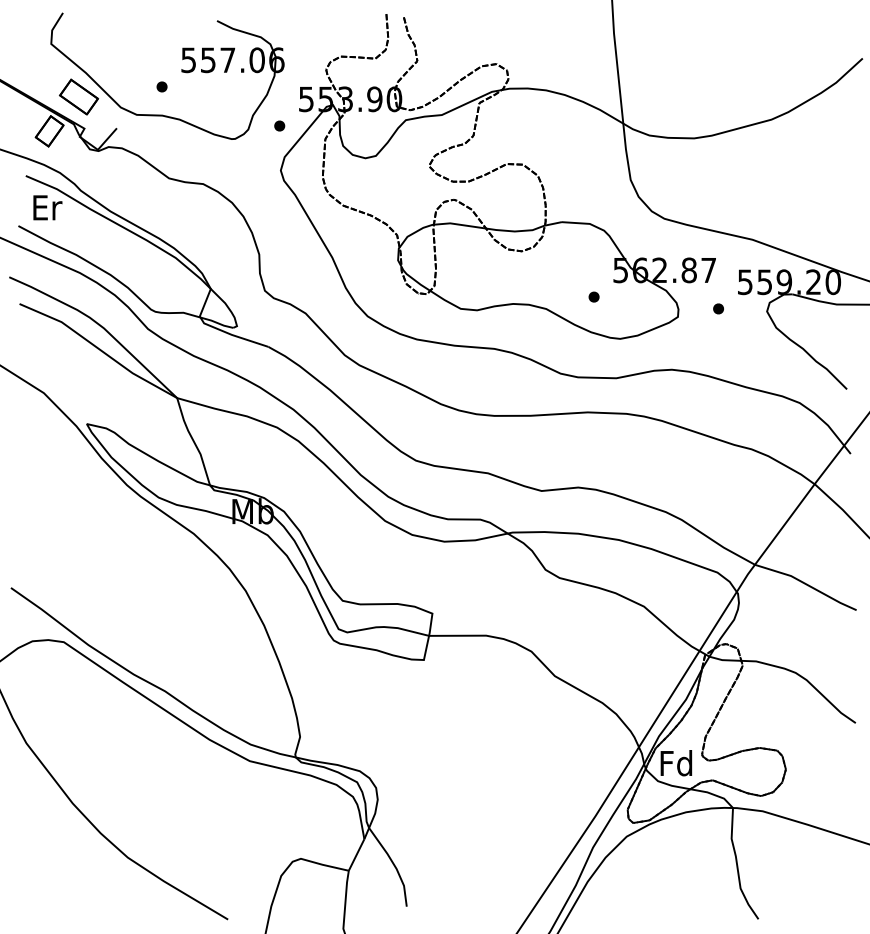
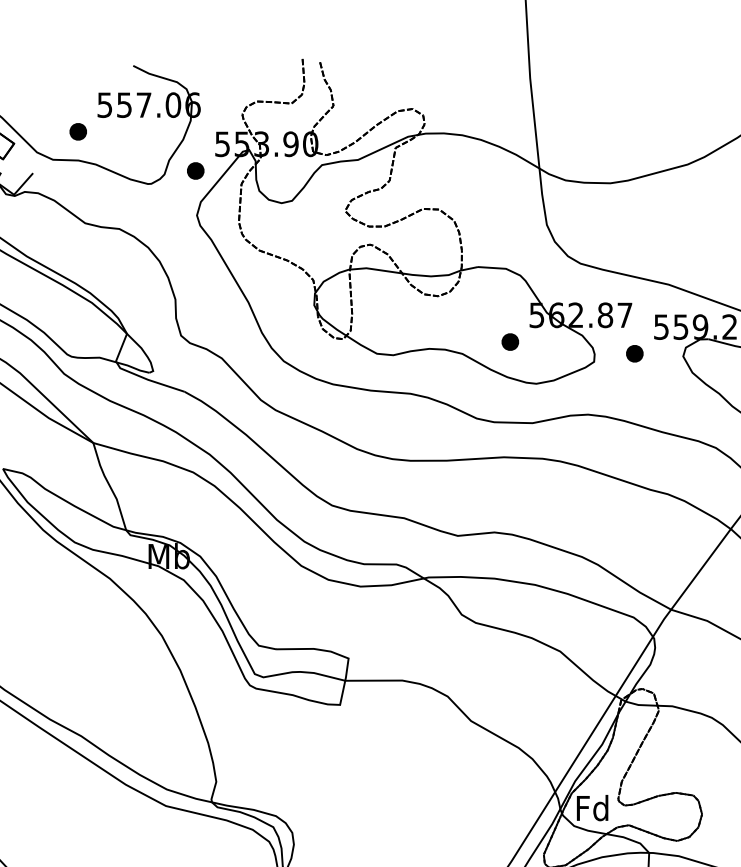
part: (161, 86) -> (77, 131), size x1.6
part: (279, 125) -> (195, 170), size x1.6
part: (593, 296) -> (509, 341), size x1.6
part: (718, 308) -> (634, 353), size x1.6

